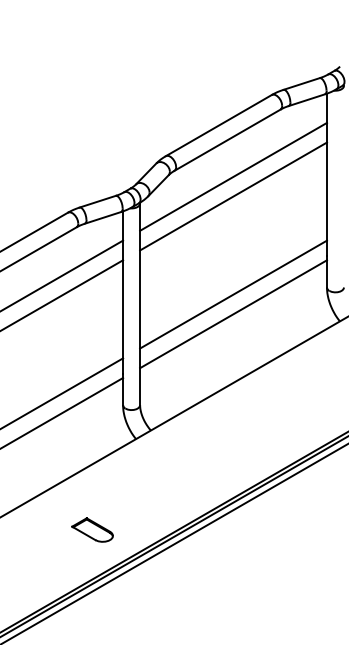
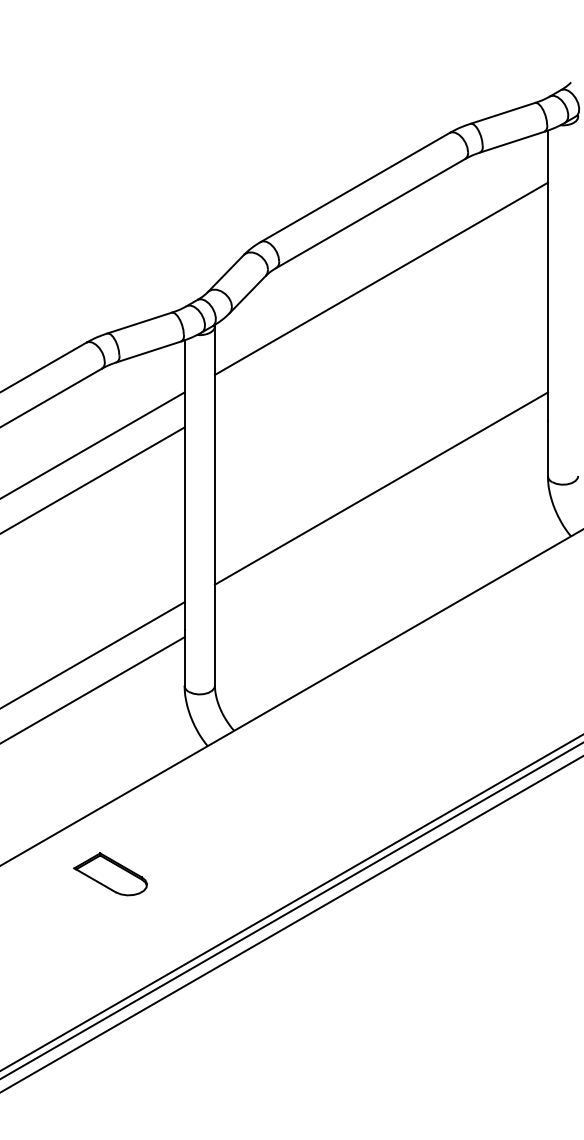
line: (233, 196) -> (381, 313), removed
line: (233, 314) -> (381, 524), removed
part: (92, 529) -> (110, 873), moved

